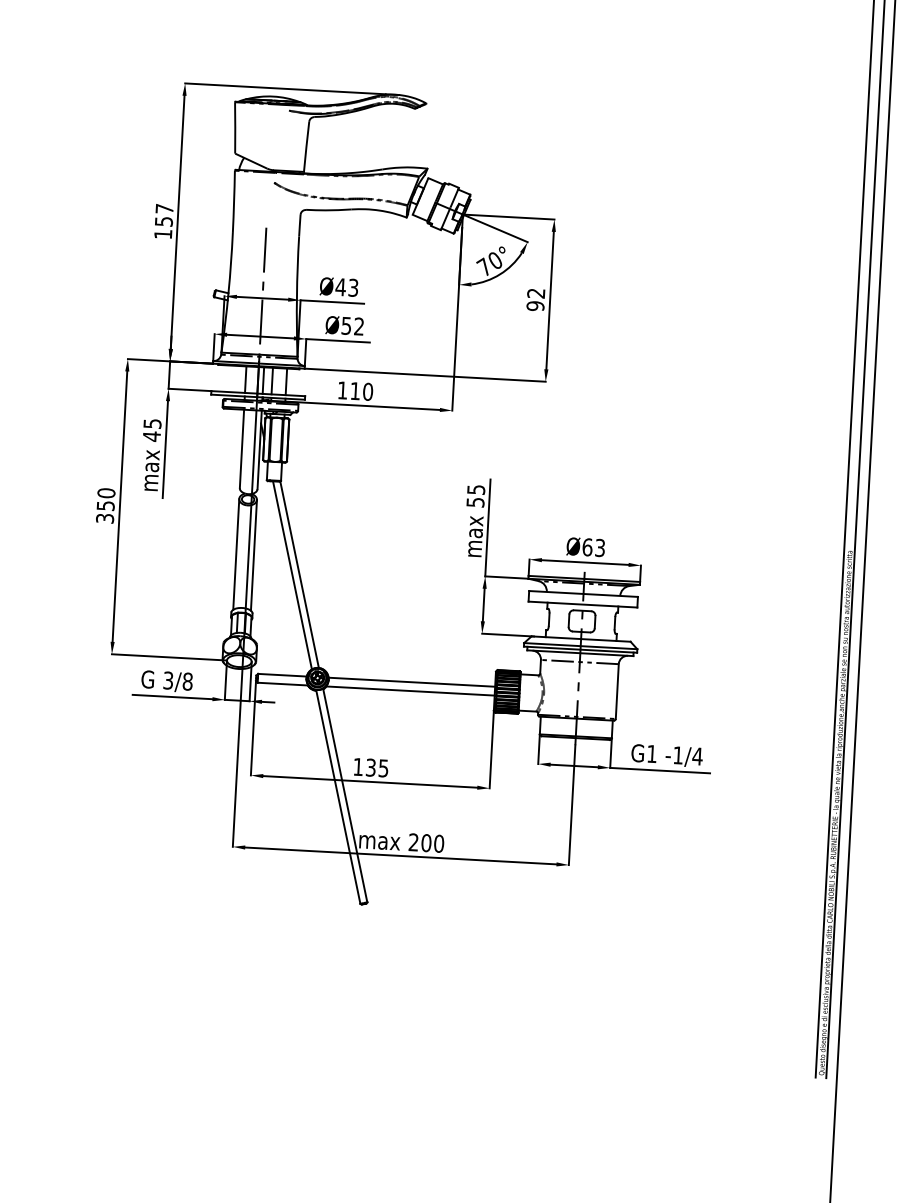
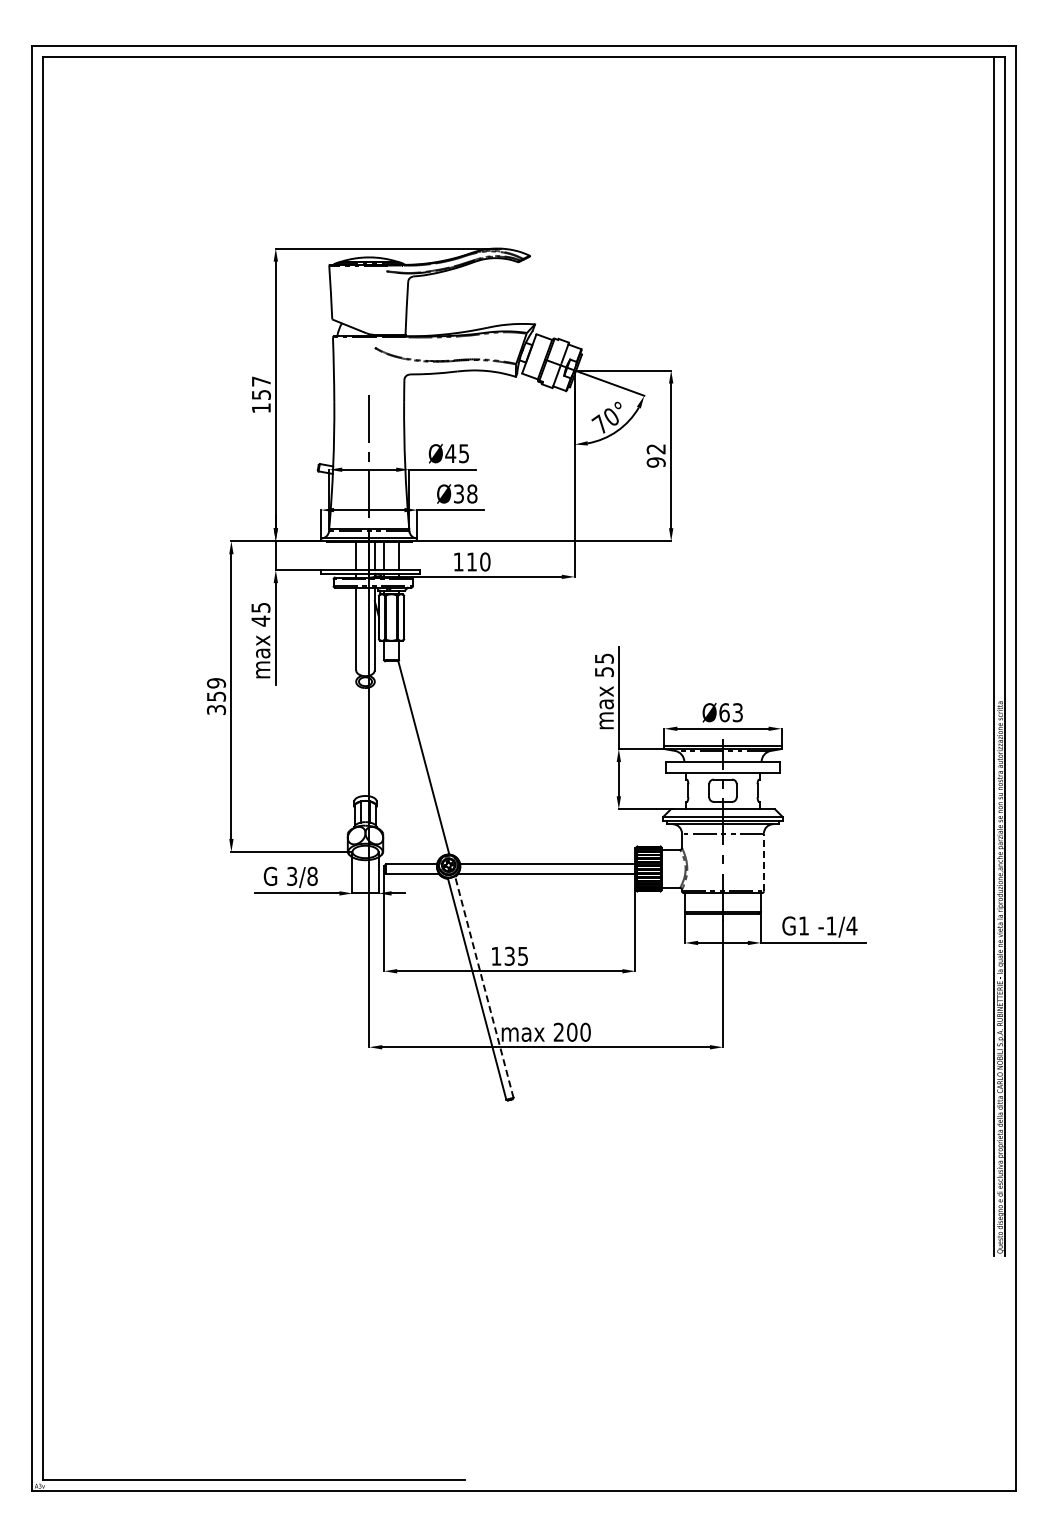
text: (353, 287) -> (464, 453), Ø43 -> Ø45
text: (352, 325) -> (465, 493), Ø52 -> Ø38
text: (106, 493) -> (216, 683), 350 -> 359
line: (236, 554) -> (356, 740), removed
line: (253, 554) -> (374, 739), removed
line: (292, 574) -> (416, 758), removed
line: (616, 691) -> (763, 862), solid -> dashed
line: (345, 795) -> (484, 986), solid -> dashed

